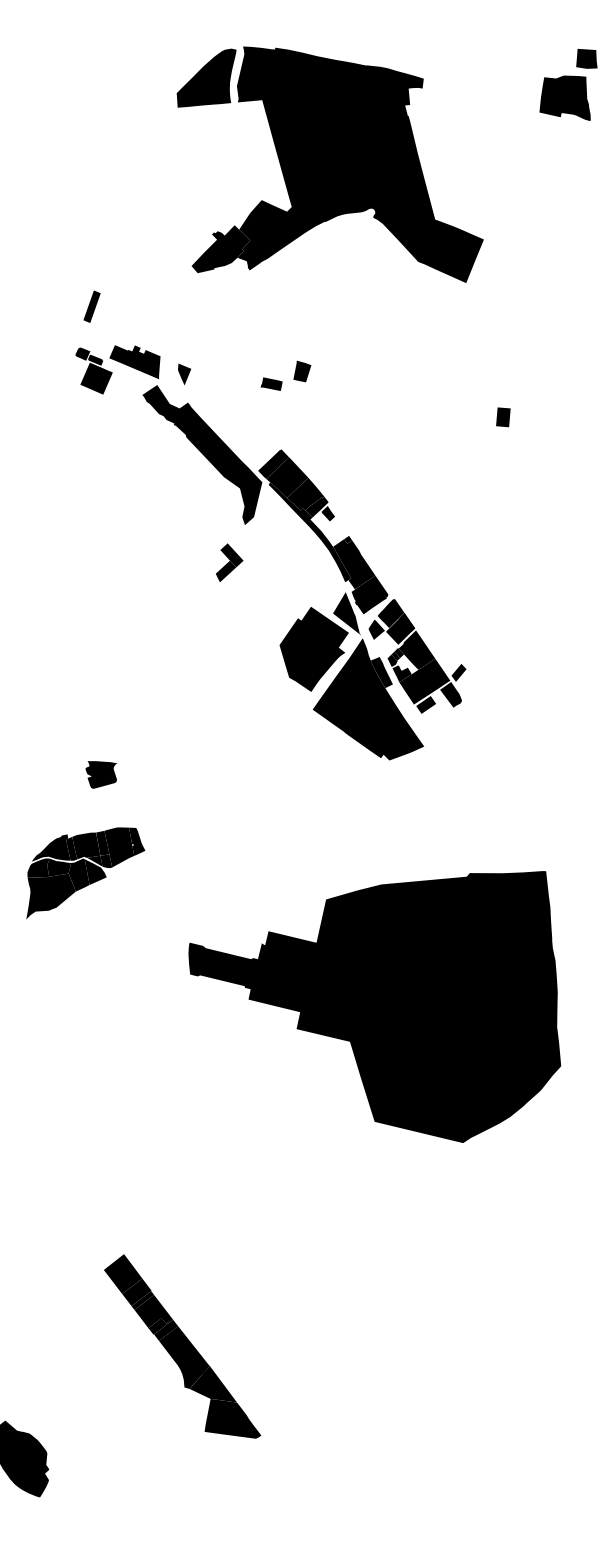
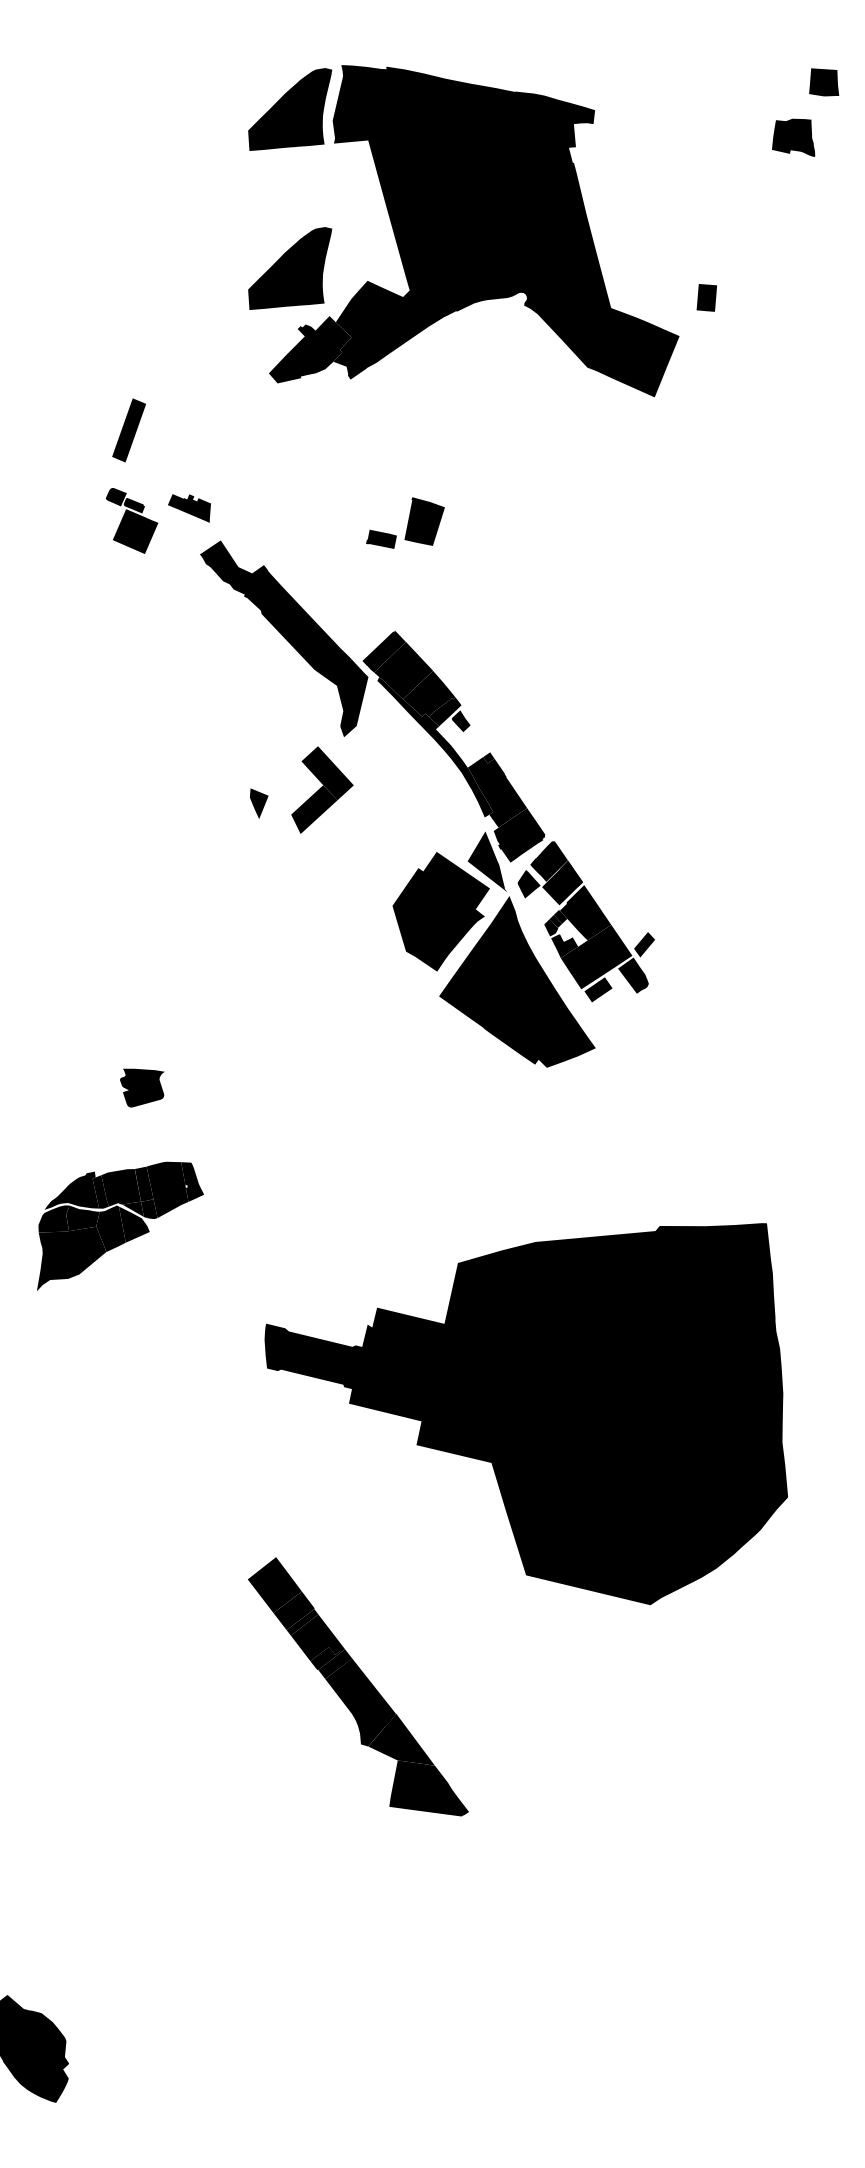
part: (565, 98) -> (793, 137), size x0.6
part: (206, 191) -> (290, 268), added
part: (92, 306) -> (129, 430), size x1.4
part: (134, 362) -> (189, 508), size x0.6
part: (302, 371) -> (424, 521), size x1.6
part: (184, 374) -> (259, 803), moved
part: (503, 417) -> (706, 297), moved
part: (229, 563) -> (322, 790), size x1.6
fill: (381, 672) -> (535, 944), removed
part: (182, 1346) -> (358, 1686), moved

